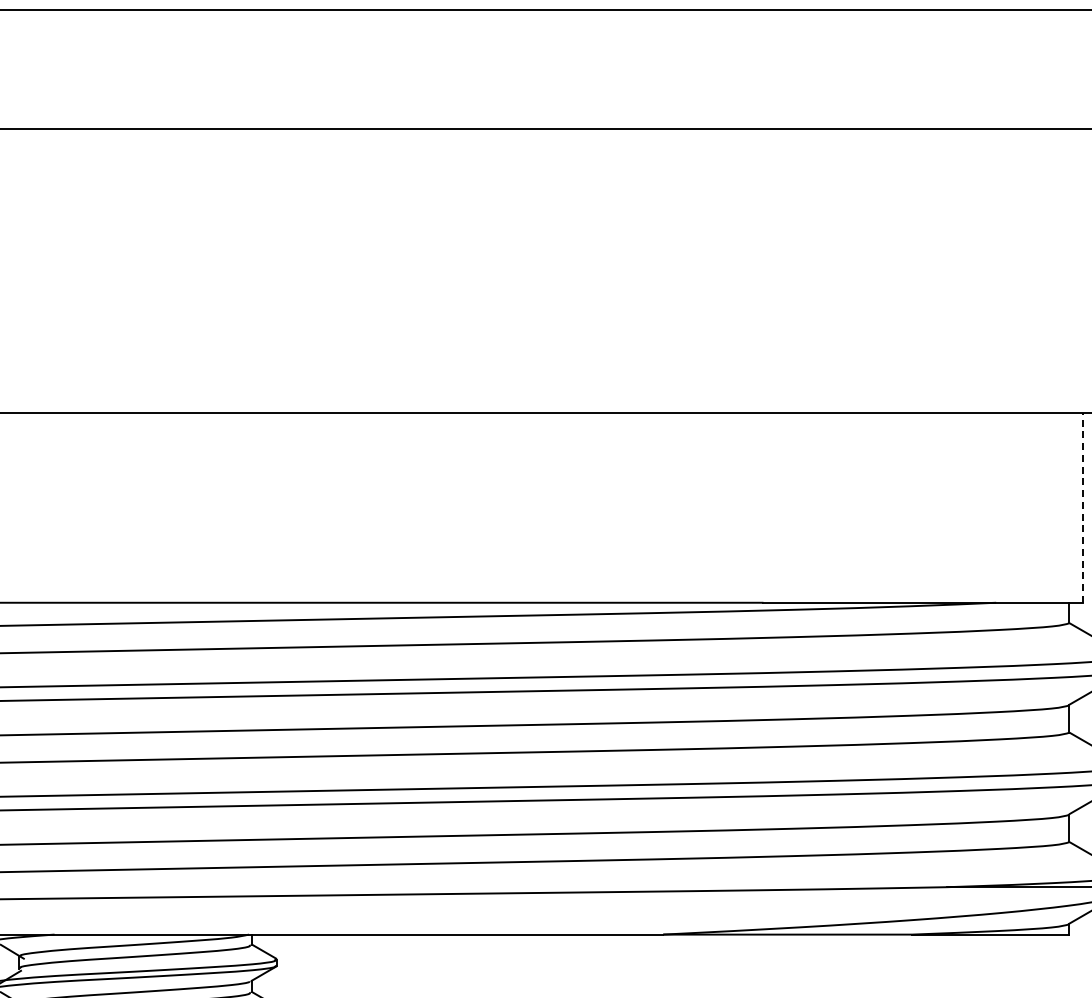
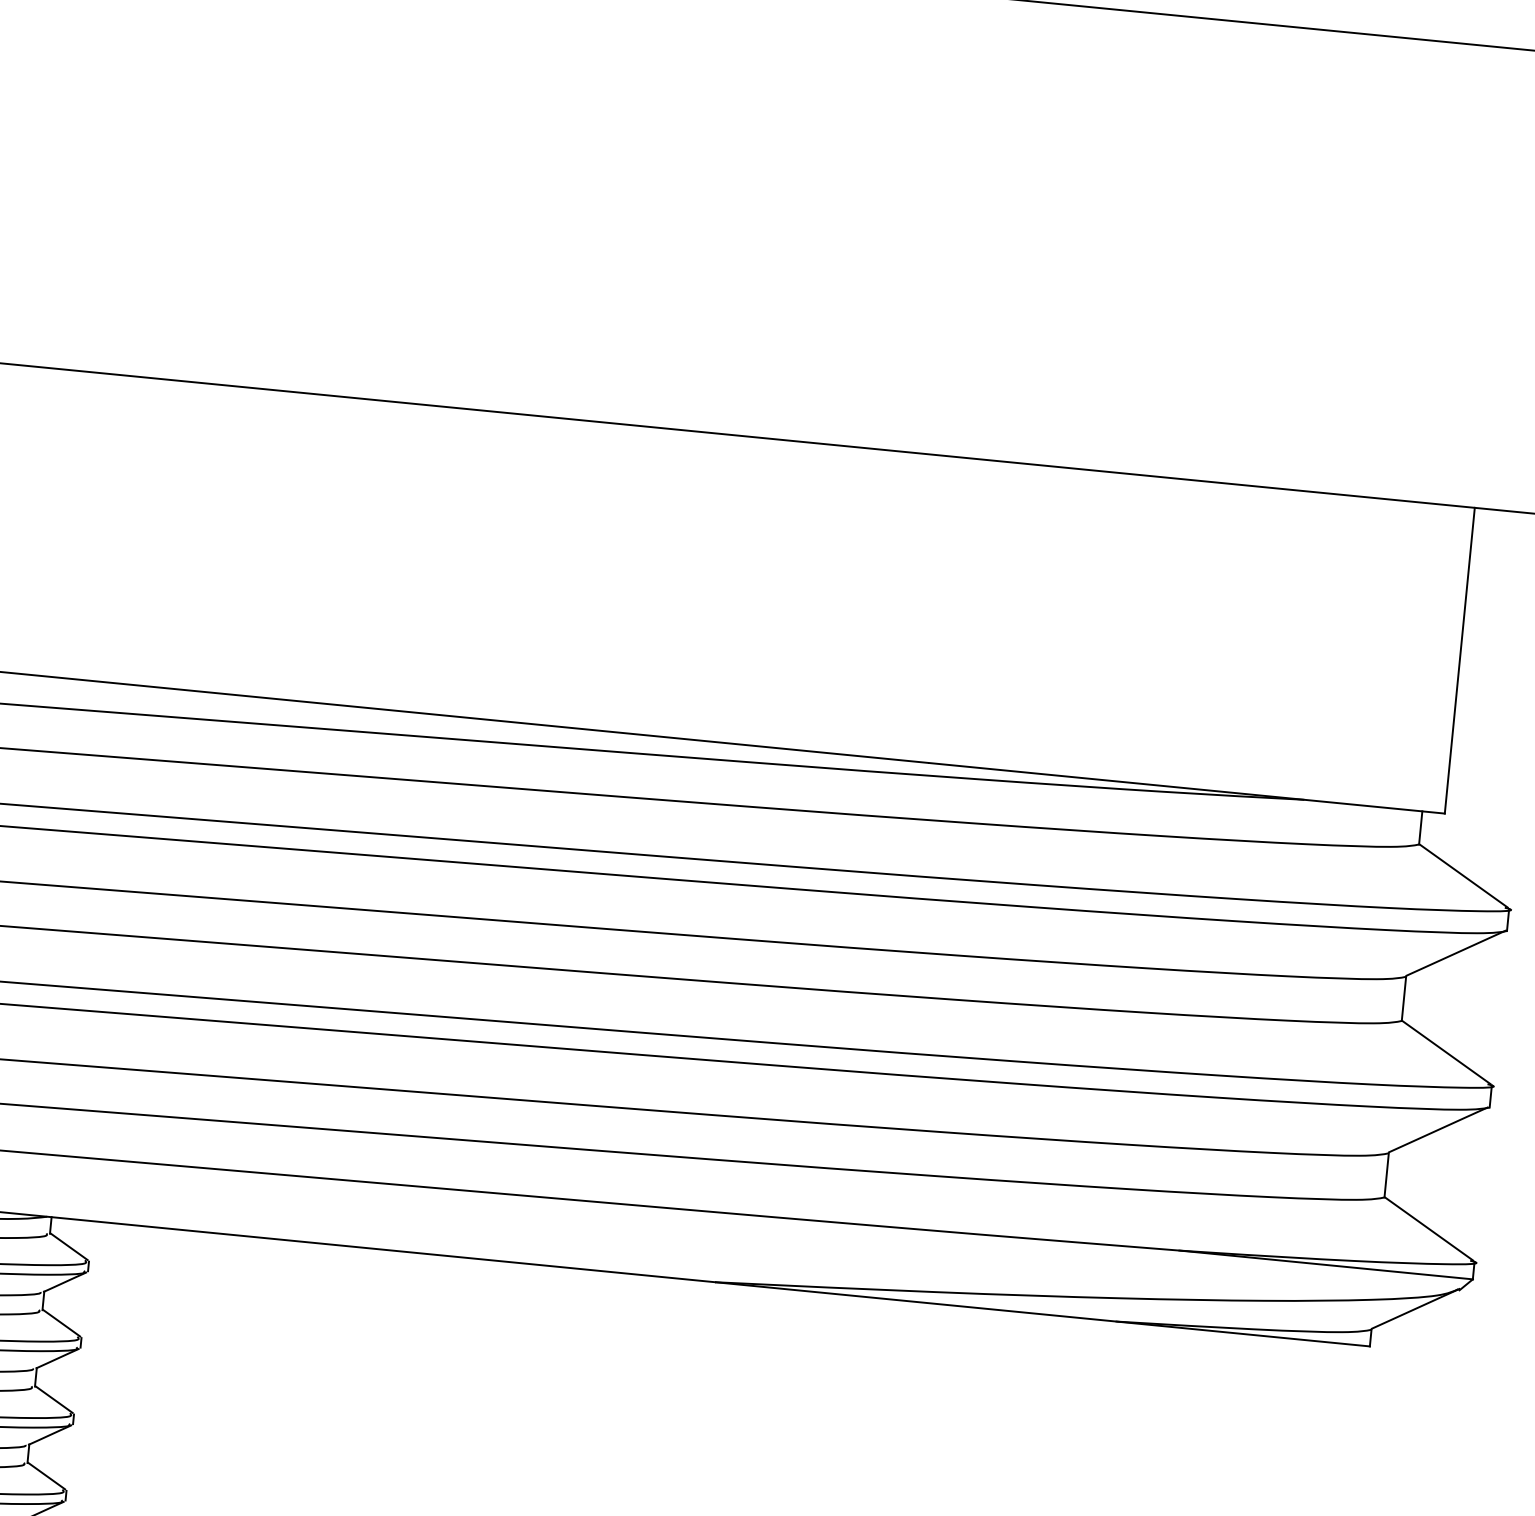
line: (1083, 507) -> (1460, 660), dashed -> solid

